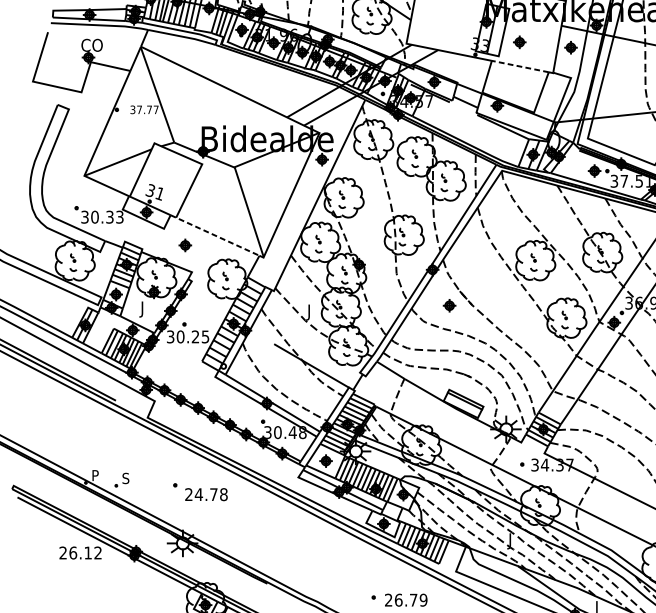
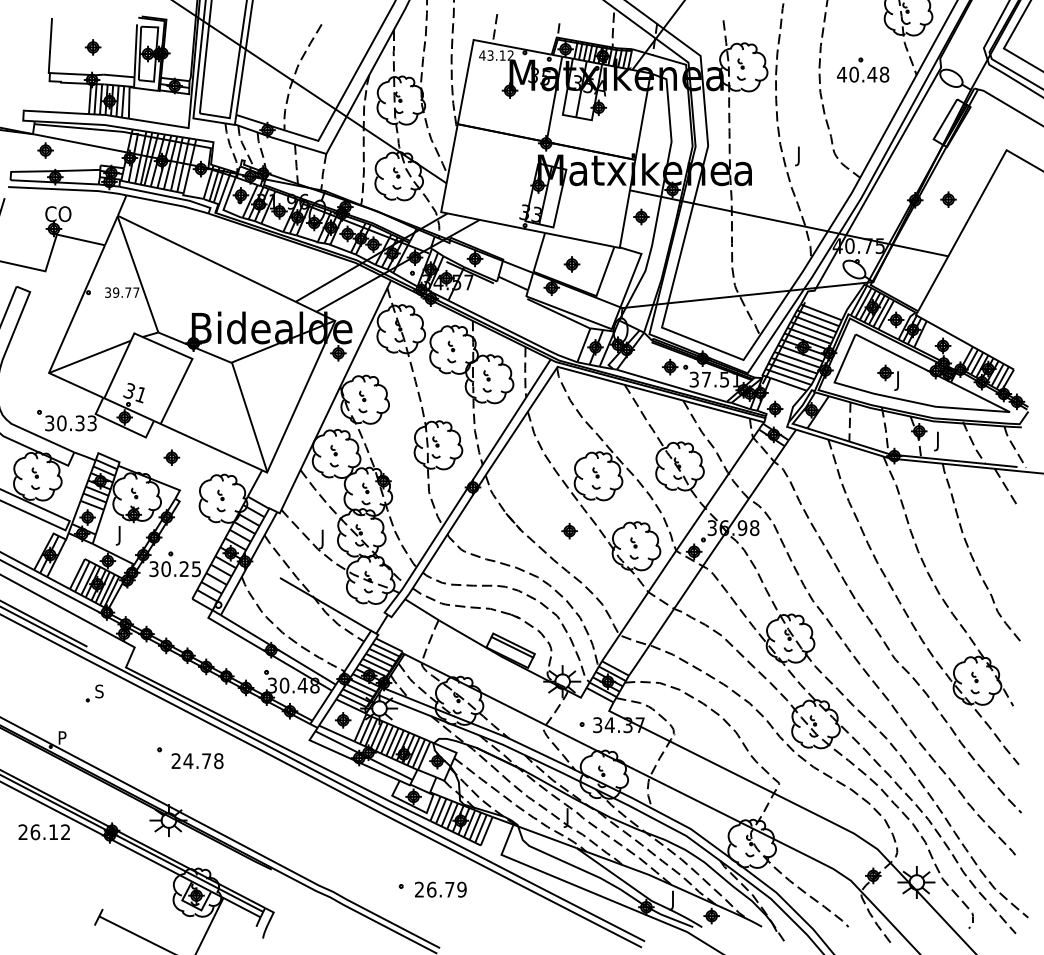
part: (519, 42) -> (571, 264), moved
line: (520, 66) -> (579, 239), dashed -> solid
text: (139, 109) -> (116, 292), 37.77 -> 39.77
line: (215, 235) -> (208, 445), dashed -> solid
part: (449, 306) -> (569, 531), moved
part: (121, 480) -> (94, 693), moved

